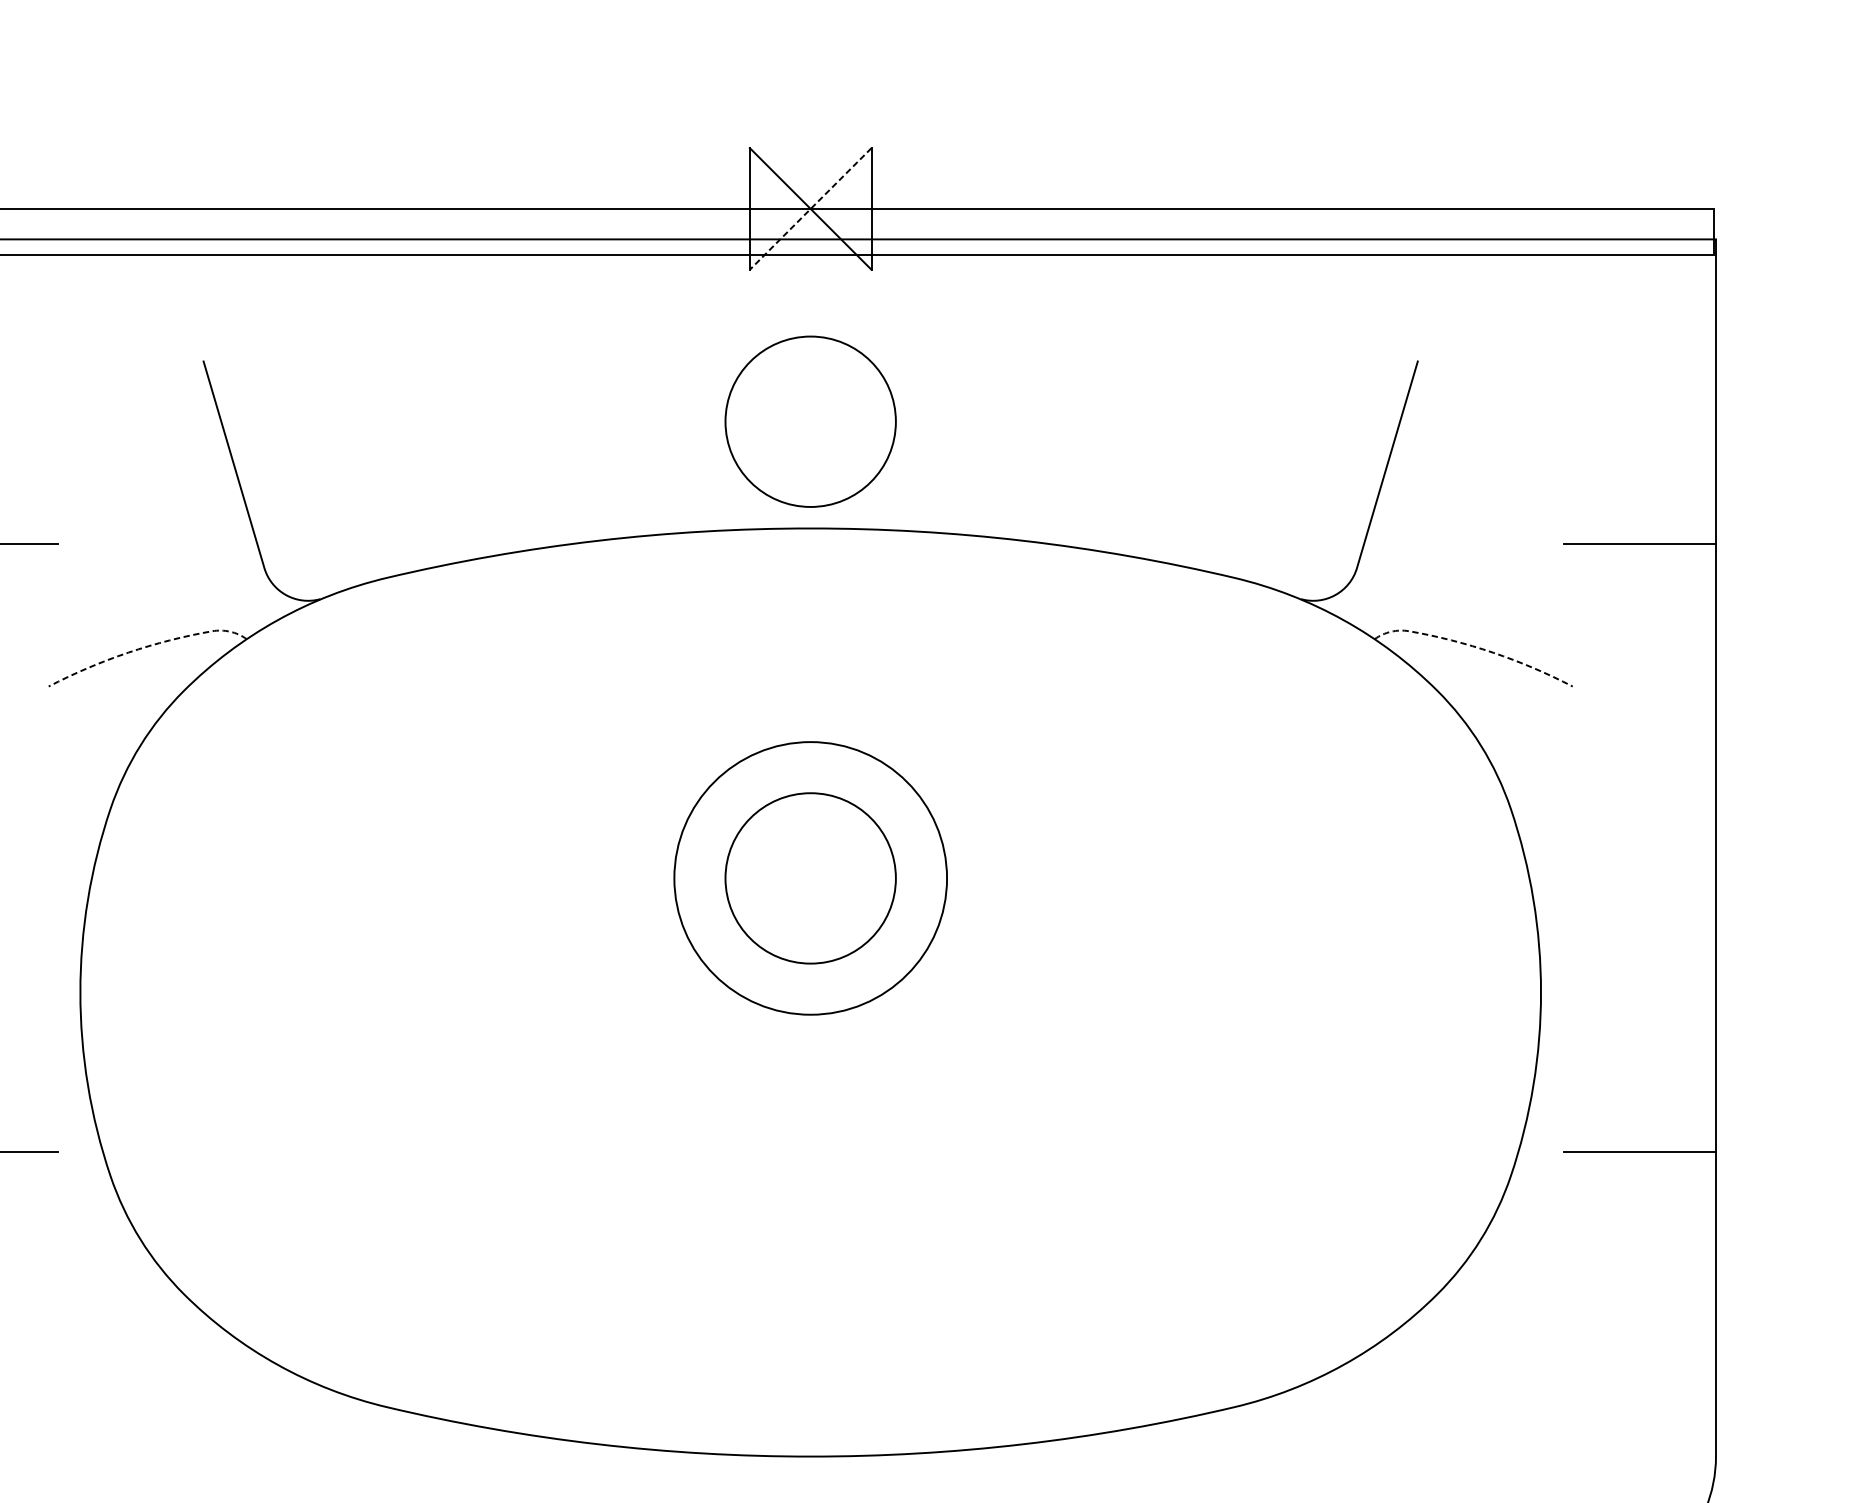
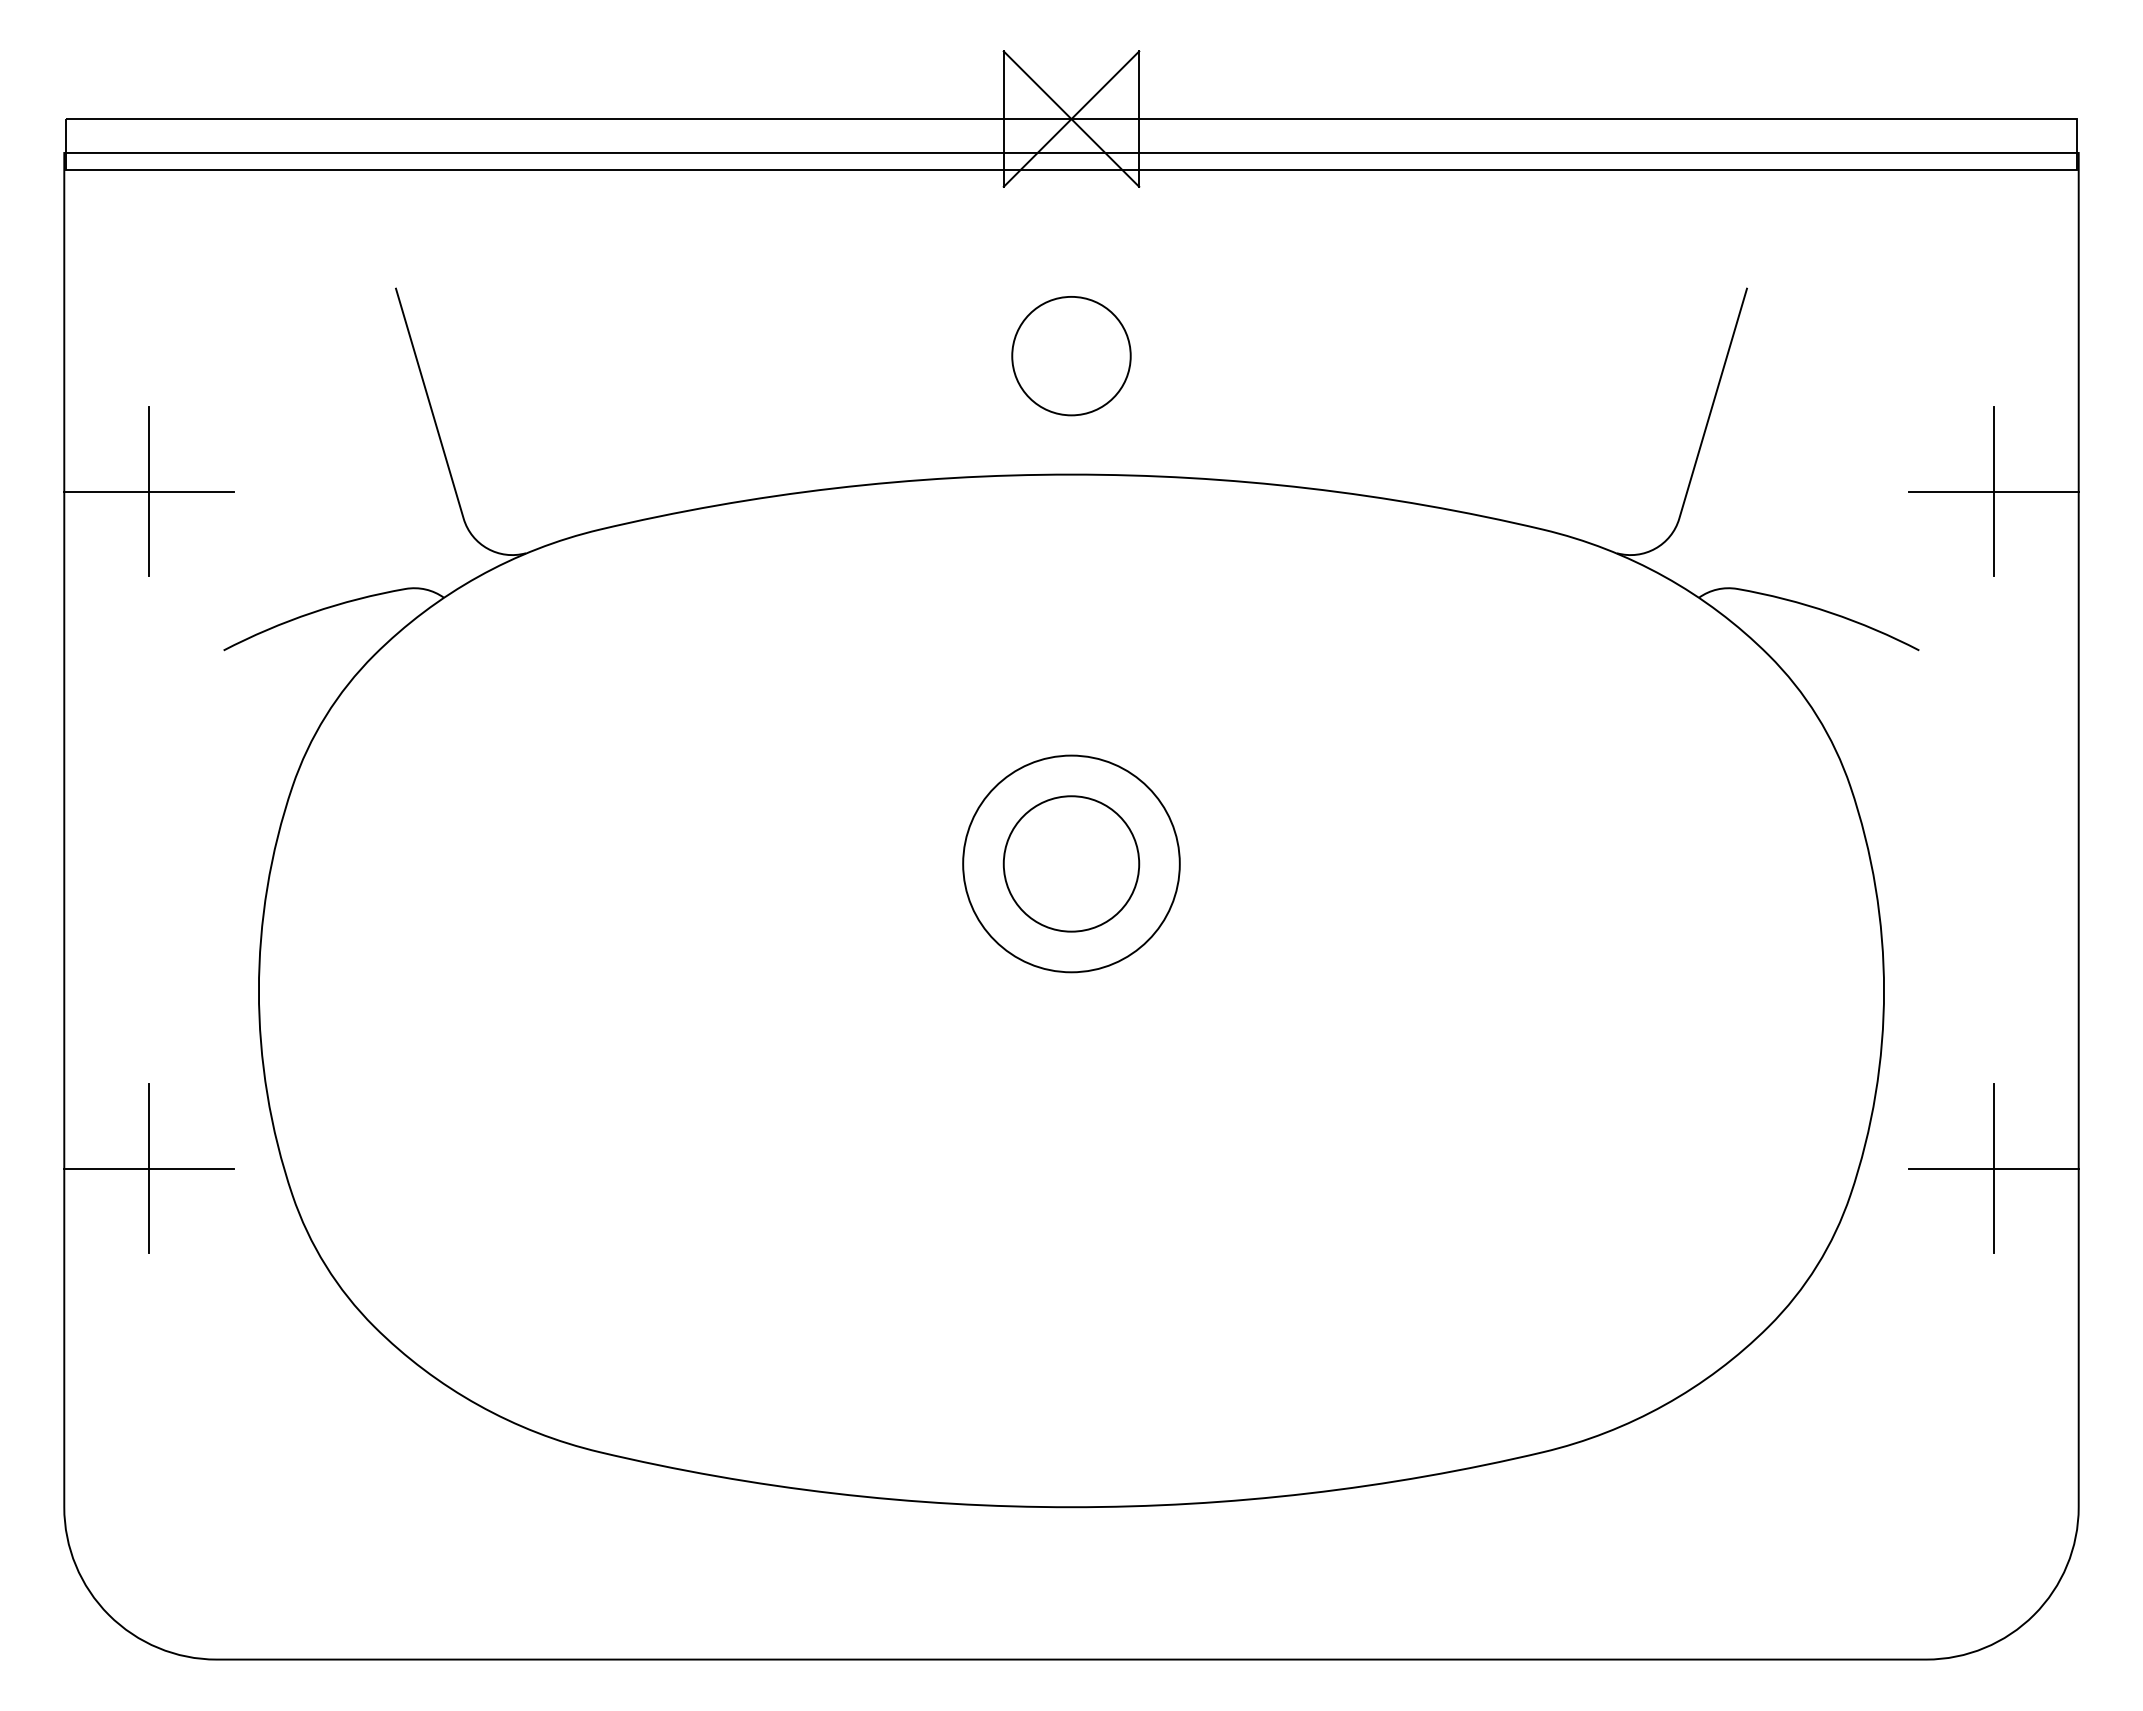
line: (810, 209) -> (1071, 119), dashed -> solid
circle: (810, 422) -> (1071, 356), size x0.62
line: (1640, 543) -> (1994, 491), added
line: (150, 646) -> (336, 605), dashed -> solid
line: (1471, 646) -> (1806, 605), dashed -> solid
circle: (810, 878) -> (1071, 863), size x0.71
circle: (810, 878) -> (1071, 863), size x0.71
line: (1640, 1152) -> (1994, 1168), added

